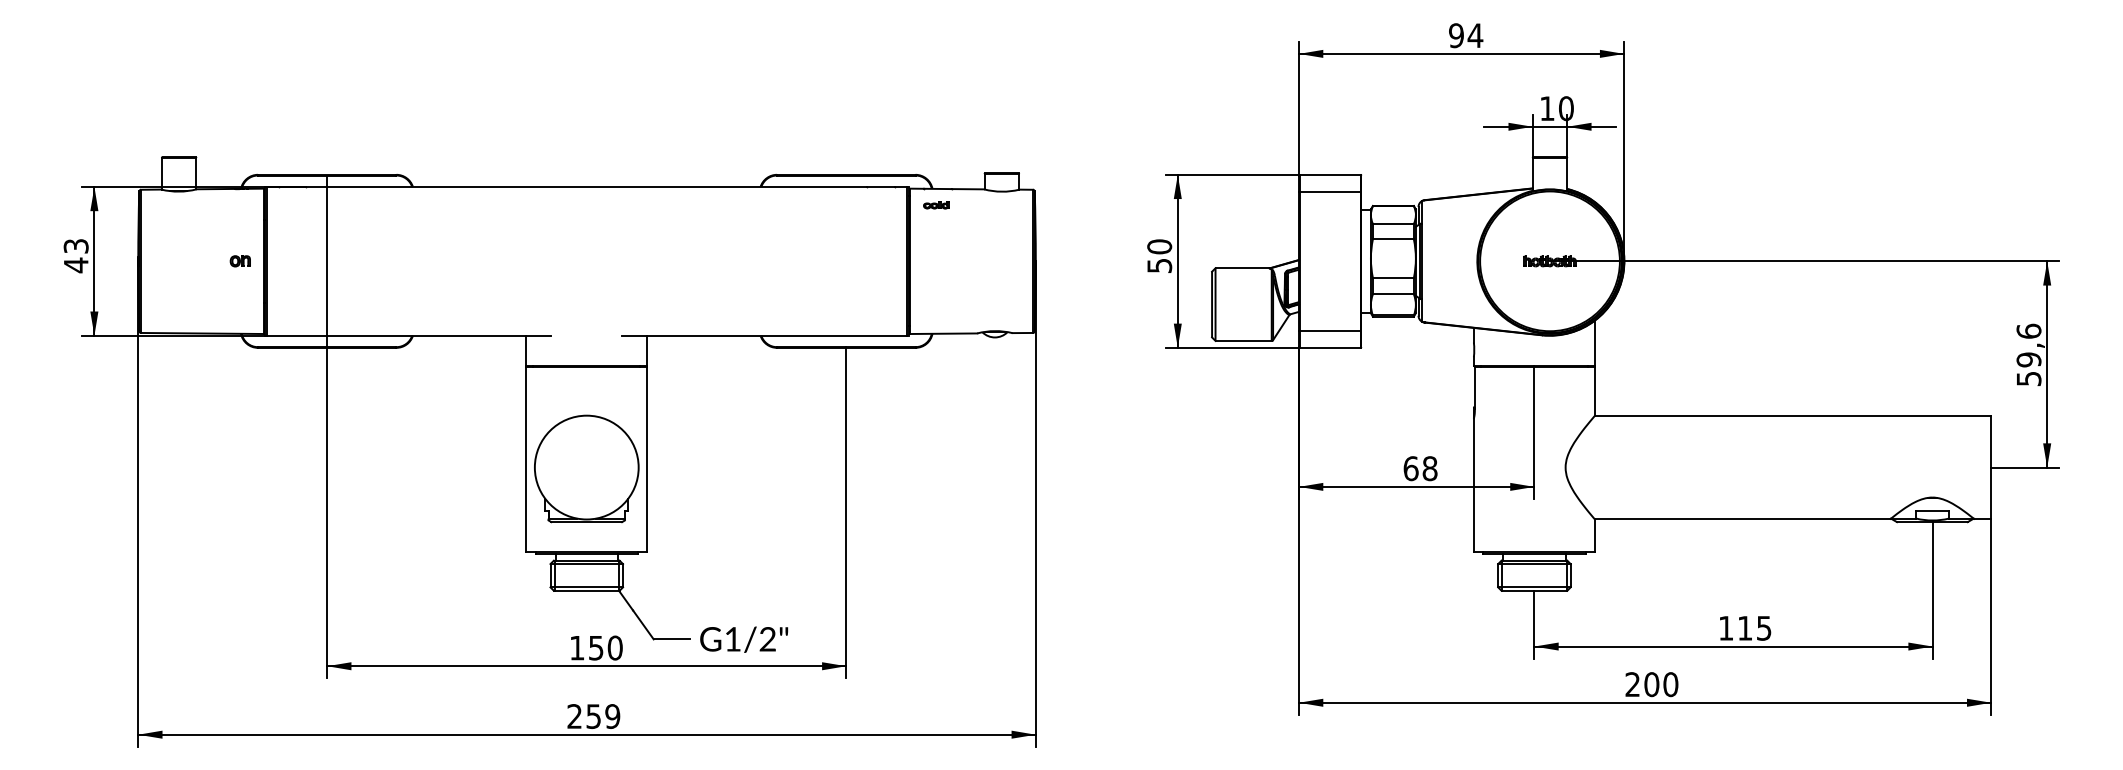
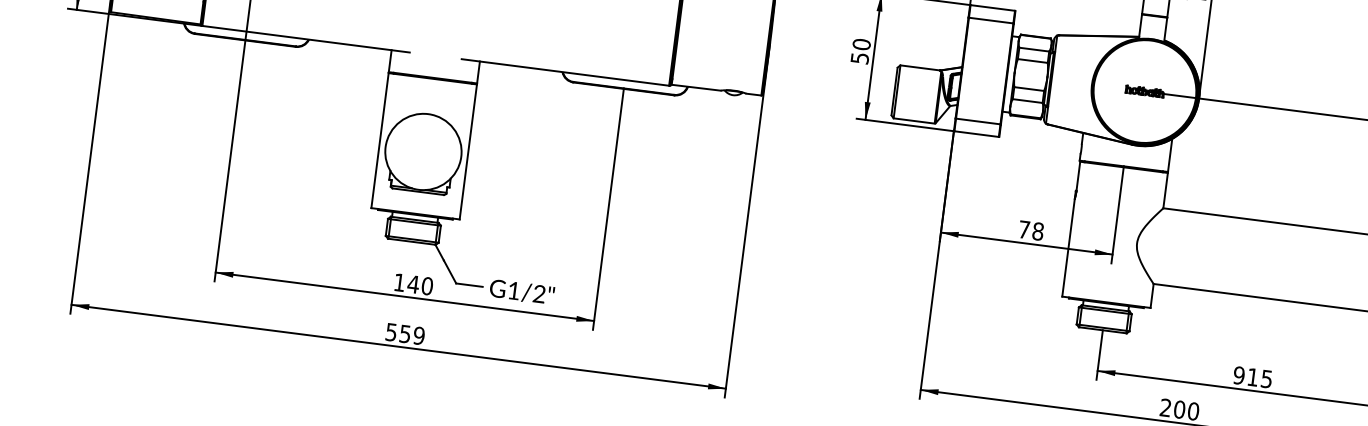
text: (1410, 468) -> (1023, 229), 68 -> 78
text: (1725, 627) -> (1238, 374), 115 -> 915
text: (596, 648) -> (413, 284), 150 -> 140
text: (574, 716) -> (391, 332), 259 -> 559

